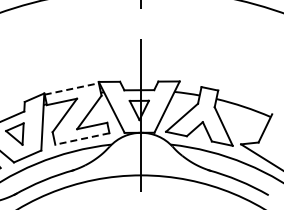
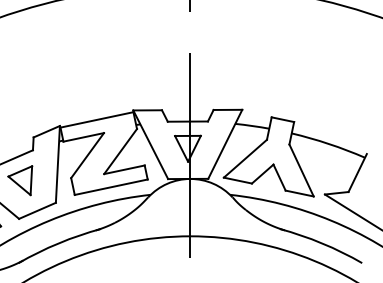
line: (71, 88) -> (96, 119), dashed -> solid
line: (82, 138) -> (111, 186), dashed -> solid

